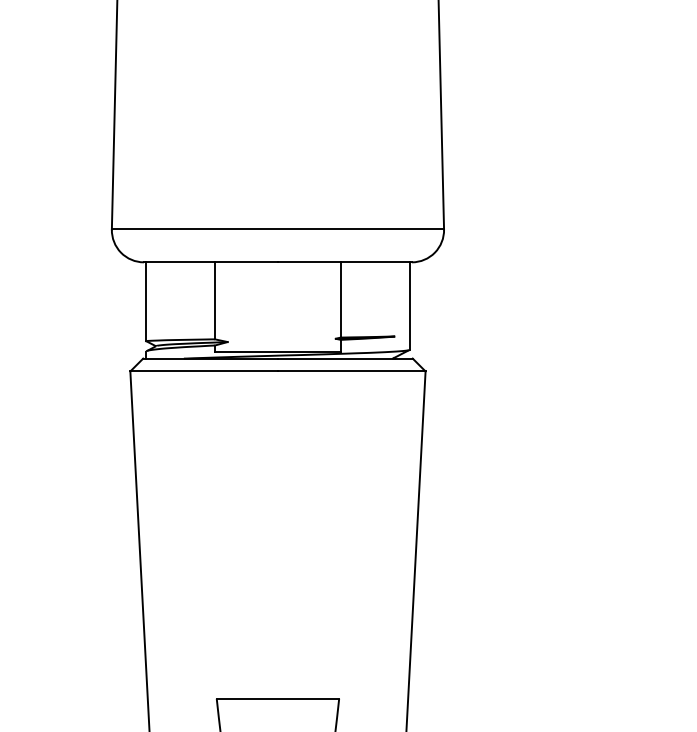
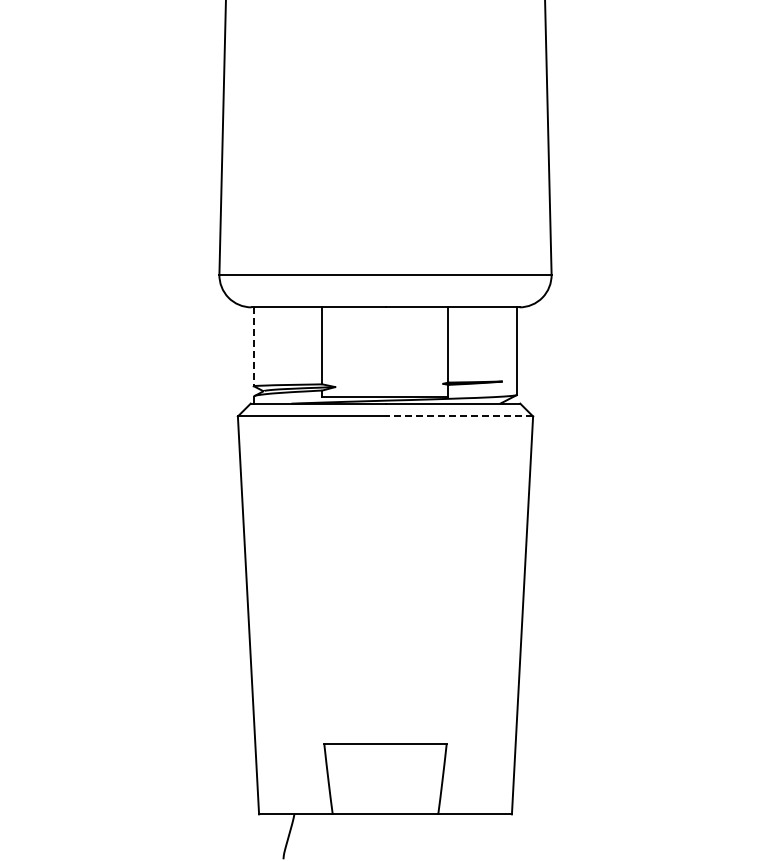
line: (145, 302) -> (253, 347), solid -> dashed
line: (351, 371) -> (459, 416), solid -> dashed

